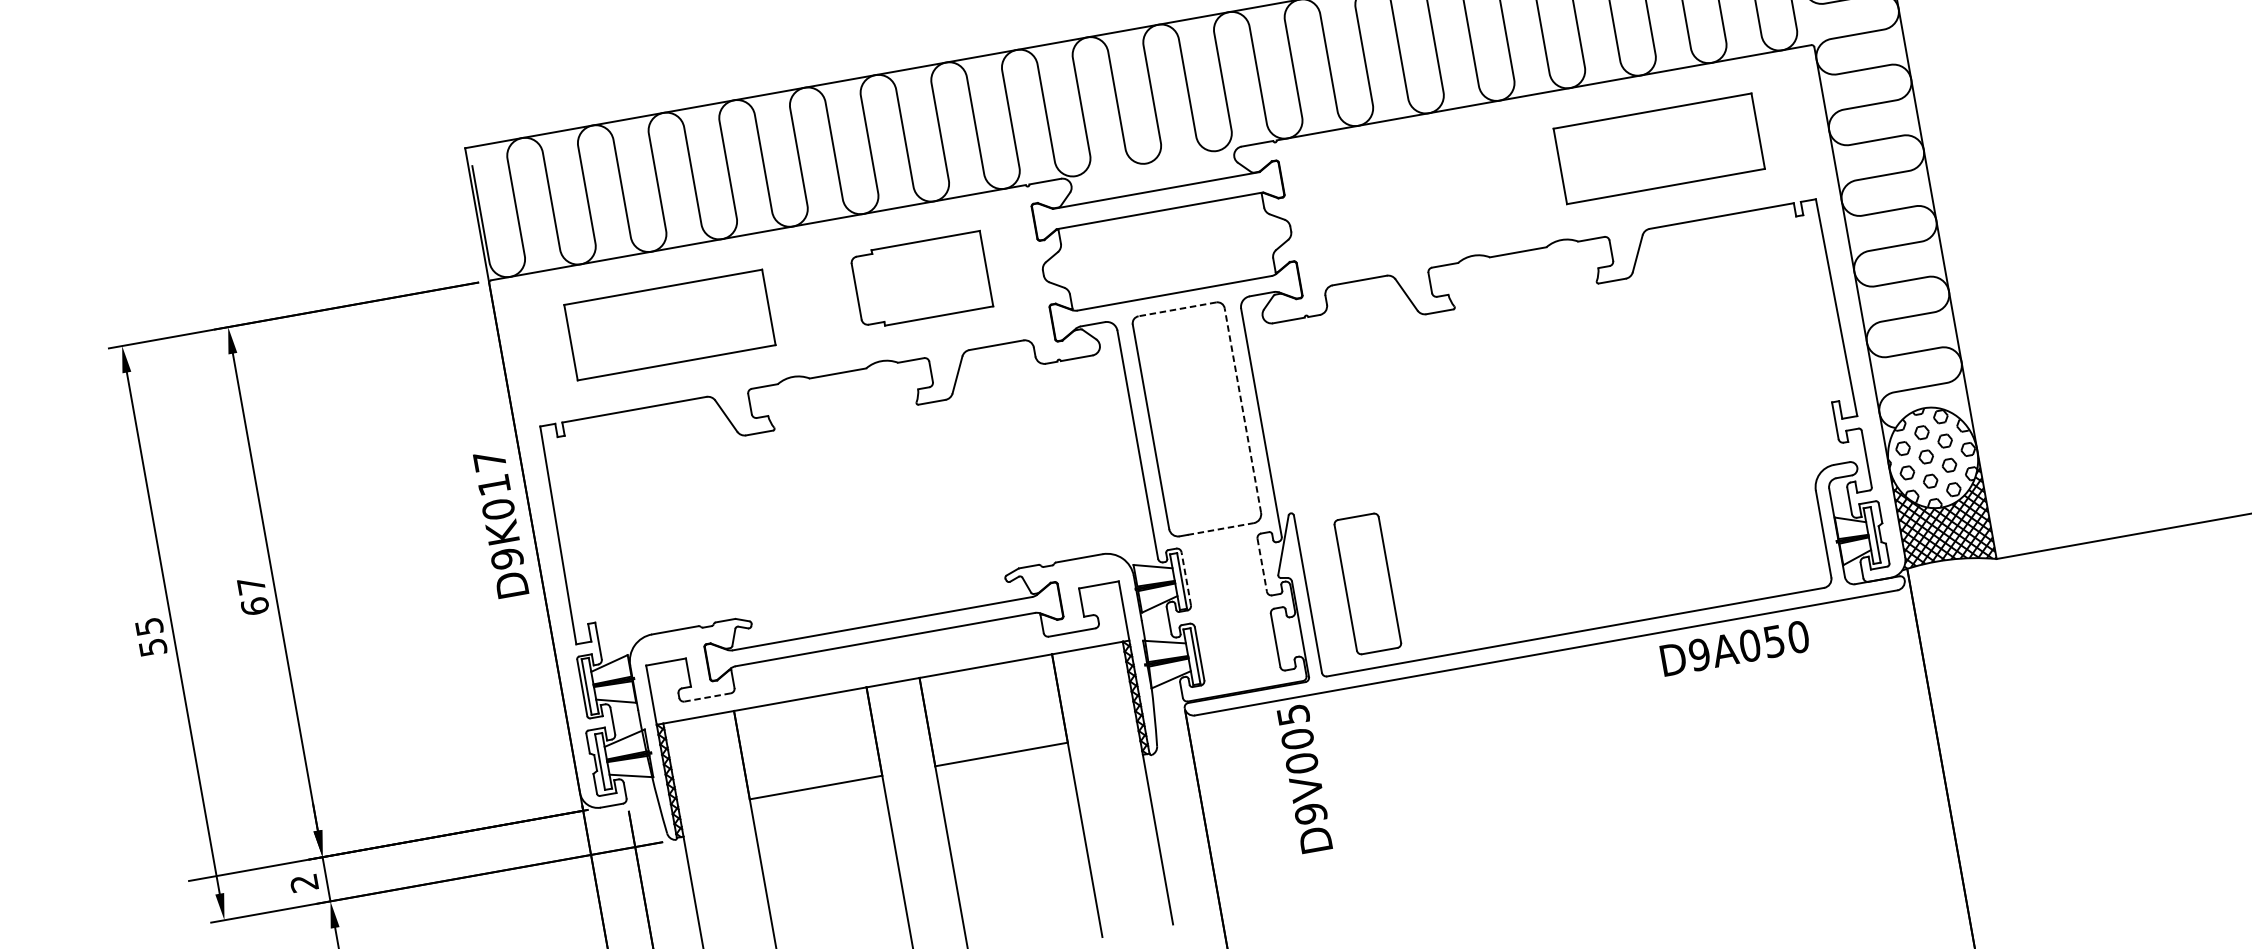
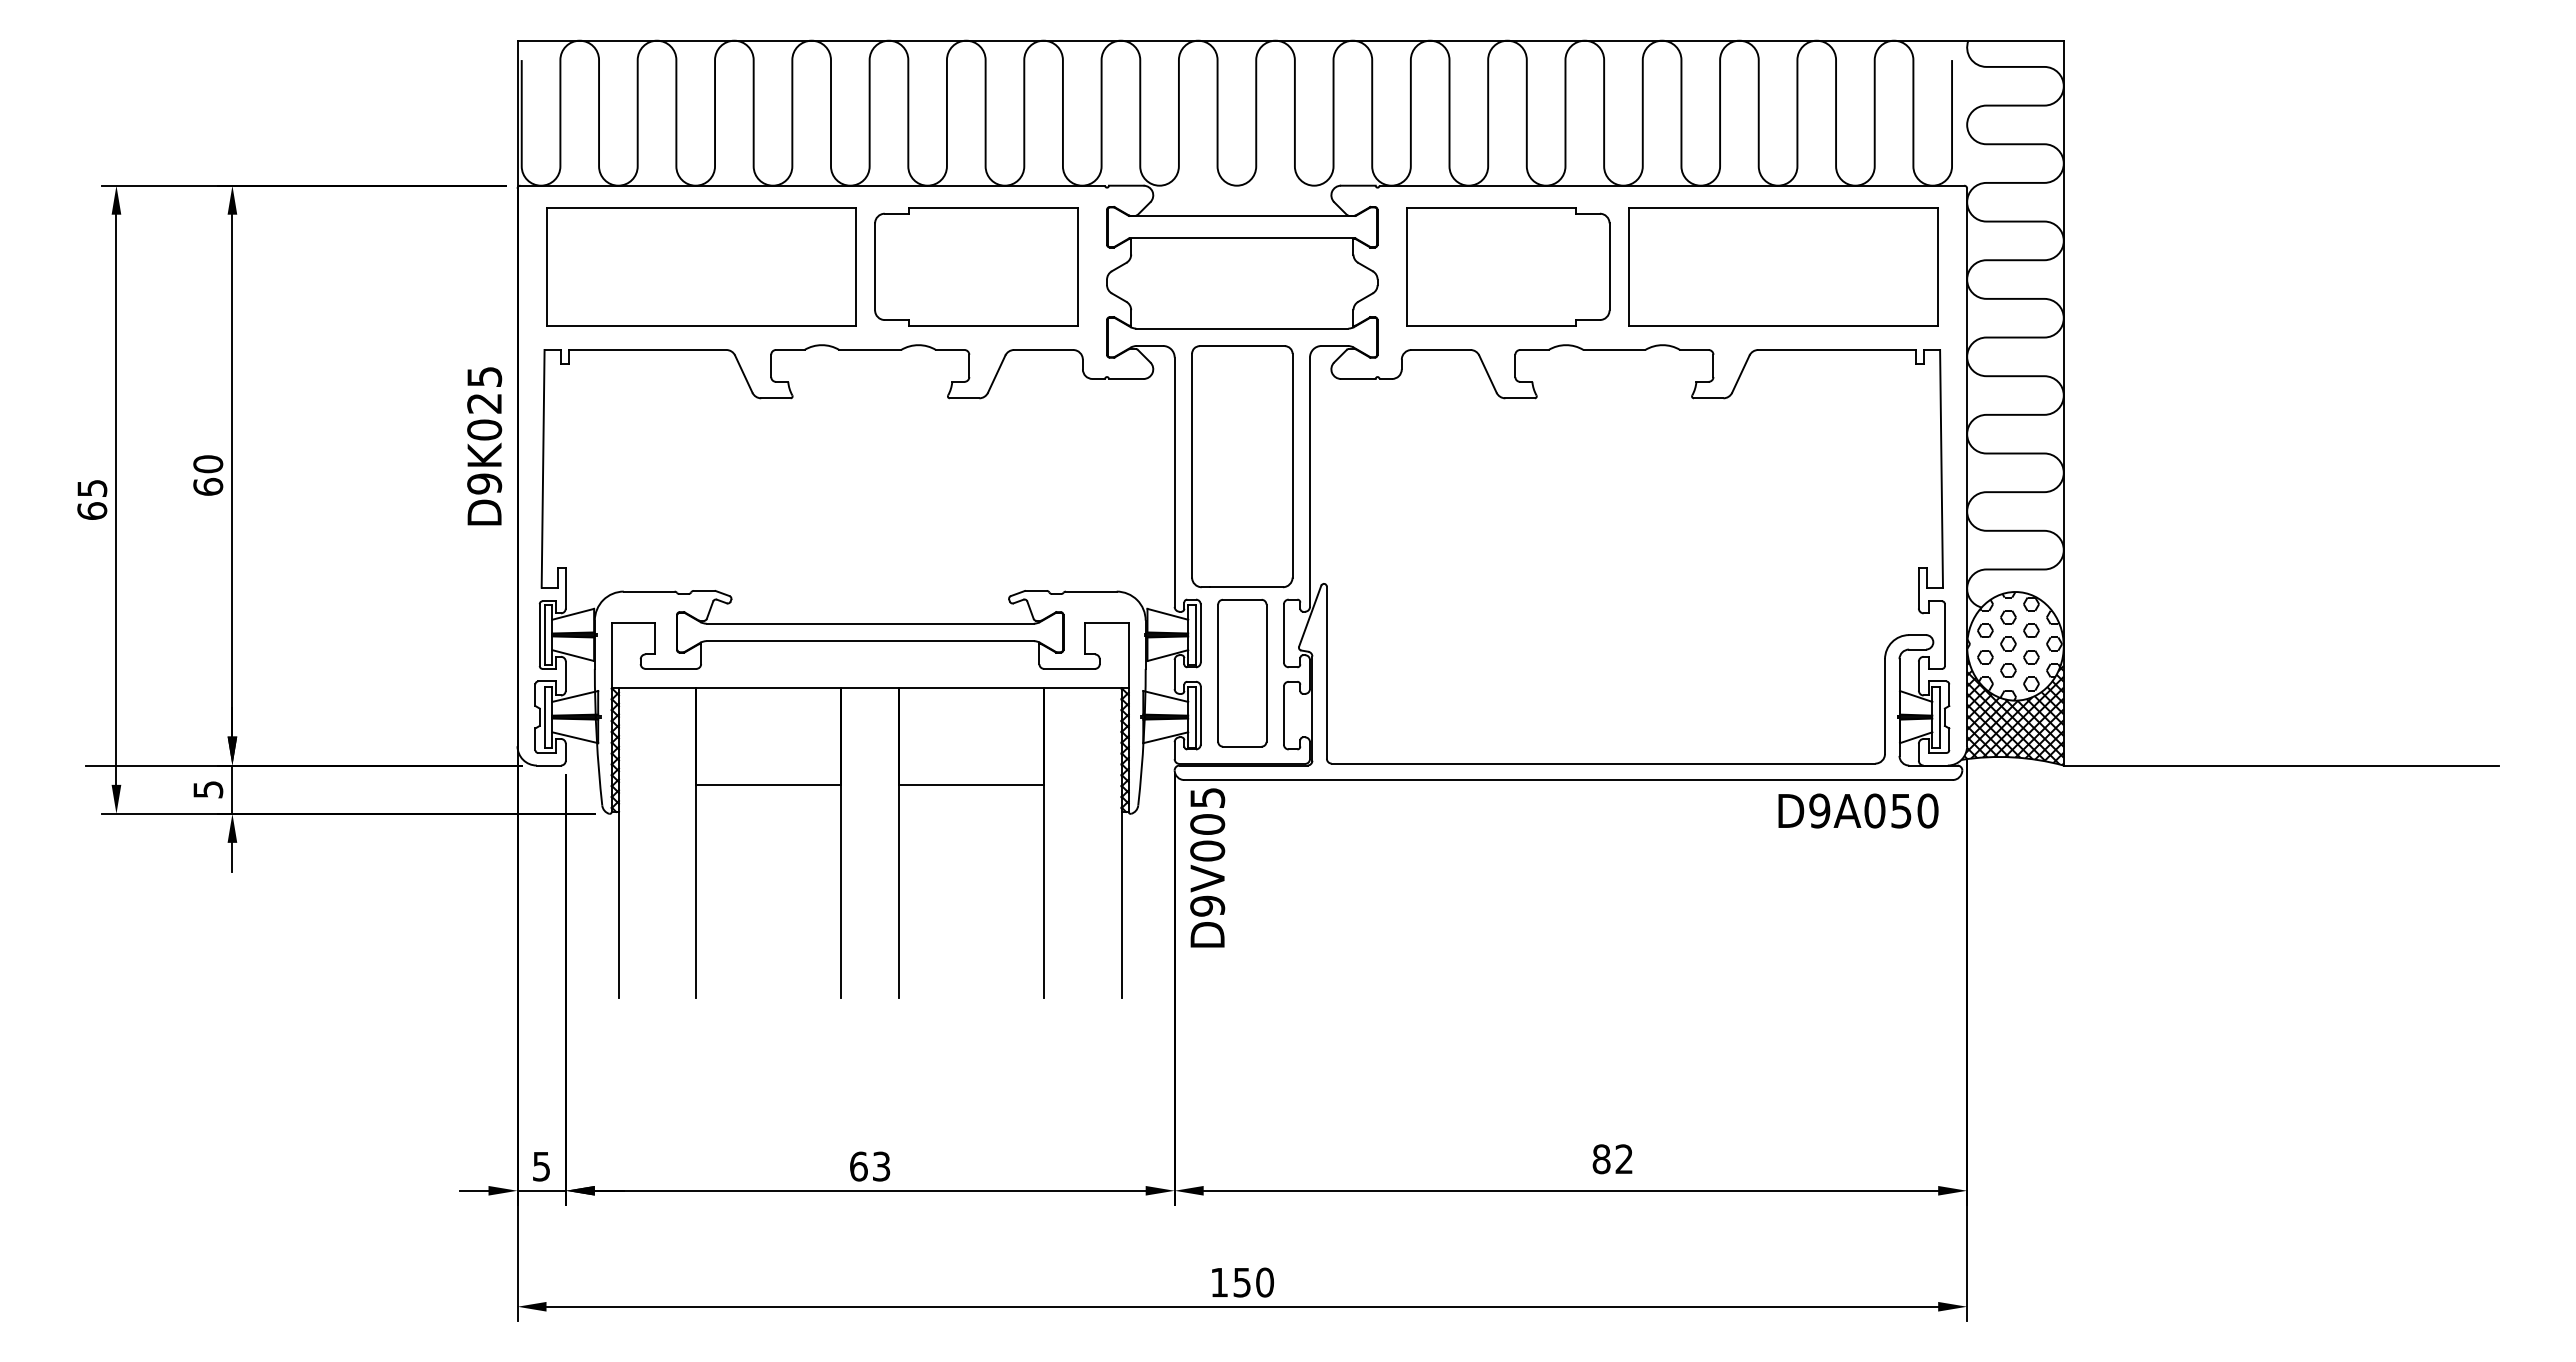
part: (1659, 148) -> (1783, 266), size x1.43
part: (1407, 193) -> (1508, 266), added
part: (921, 279) -> (976, 266), size x1.43
line: (1177, 309) -> (1242, 346), dashed -> solid
part: (670, 324) -> (701, 266), size x1.43
line: (1242, 410) -> (1292, 465), dashed -> solid
text: (491, 473) -> (484, 390), D9K017 -> D9K025
line: (1221, 529) -> (1247, 587), dashed -> solid
line: (1261, 565) -> (1283, 633), dashed -> solid
line: (1186, 578) -> (1200, 633), dashed -> solid
part: (1367, 583) -> (1242, 672), moved
text: (251, 585) -> (208, 464), 67 -> 60
text: (153, 646) -> (92, 510), 55 -> 65
text: (1734, 648) -> (1858, 810), moved
line: (707, 697) -> (670, 668), dashed -> solid
text: (1304, 778) -> (1207, 867), moved
text: (304, 882) -> (208, 789), 2 -> 5

